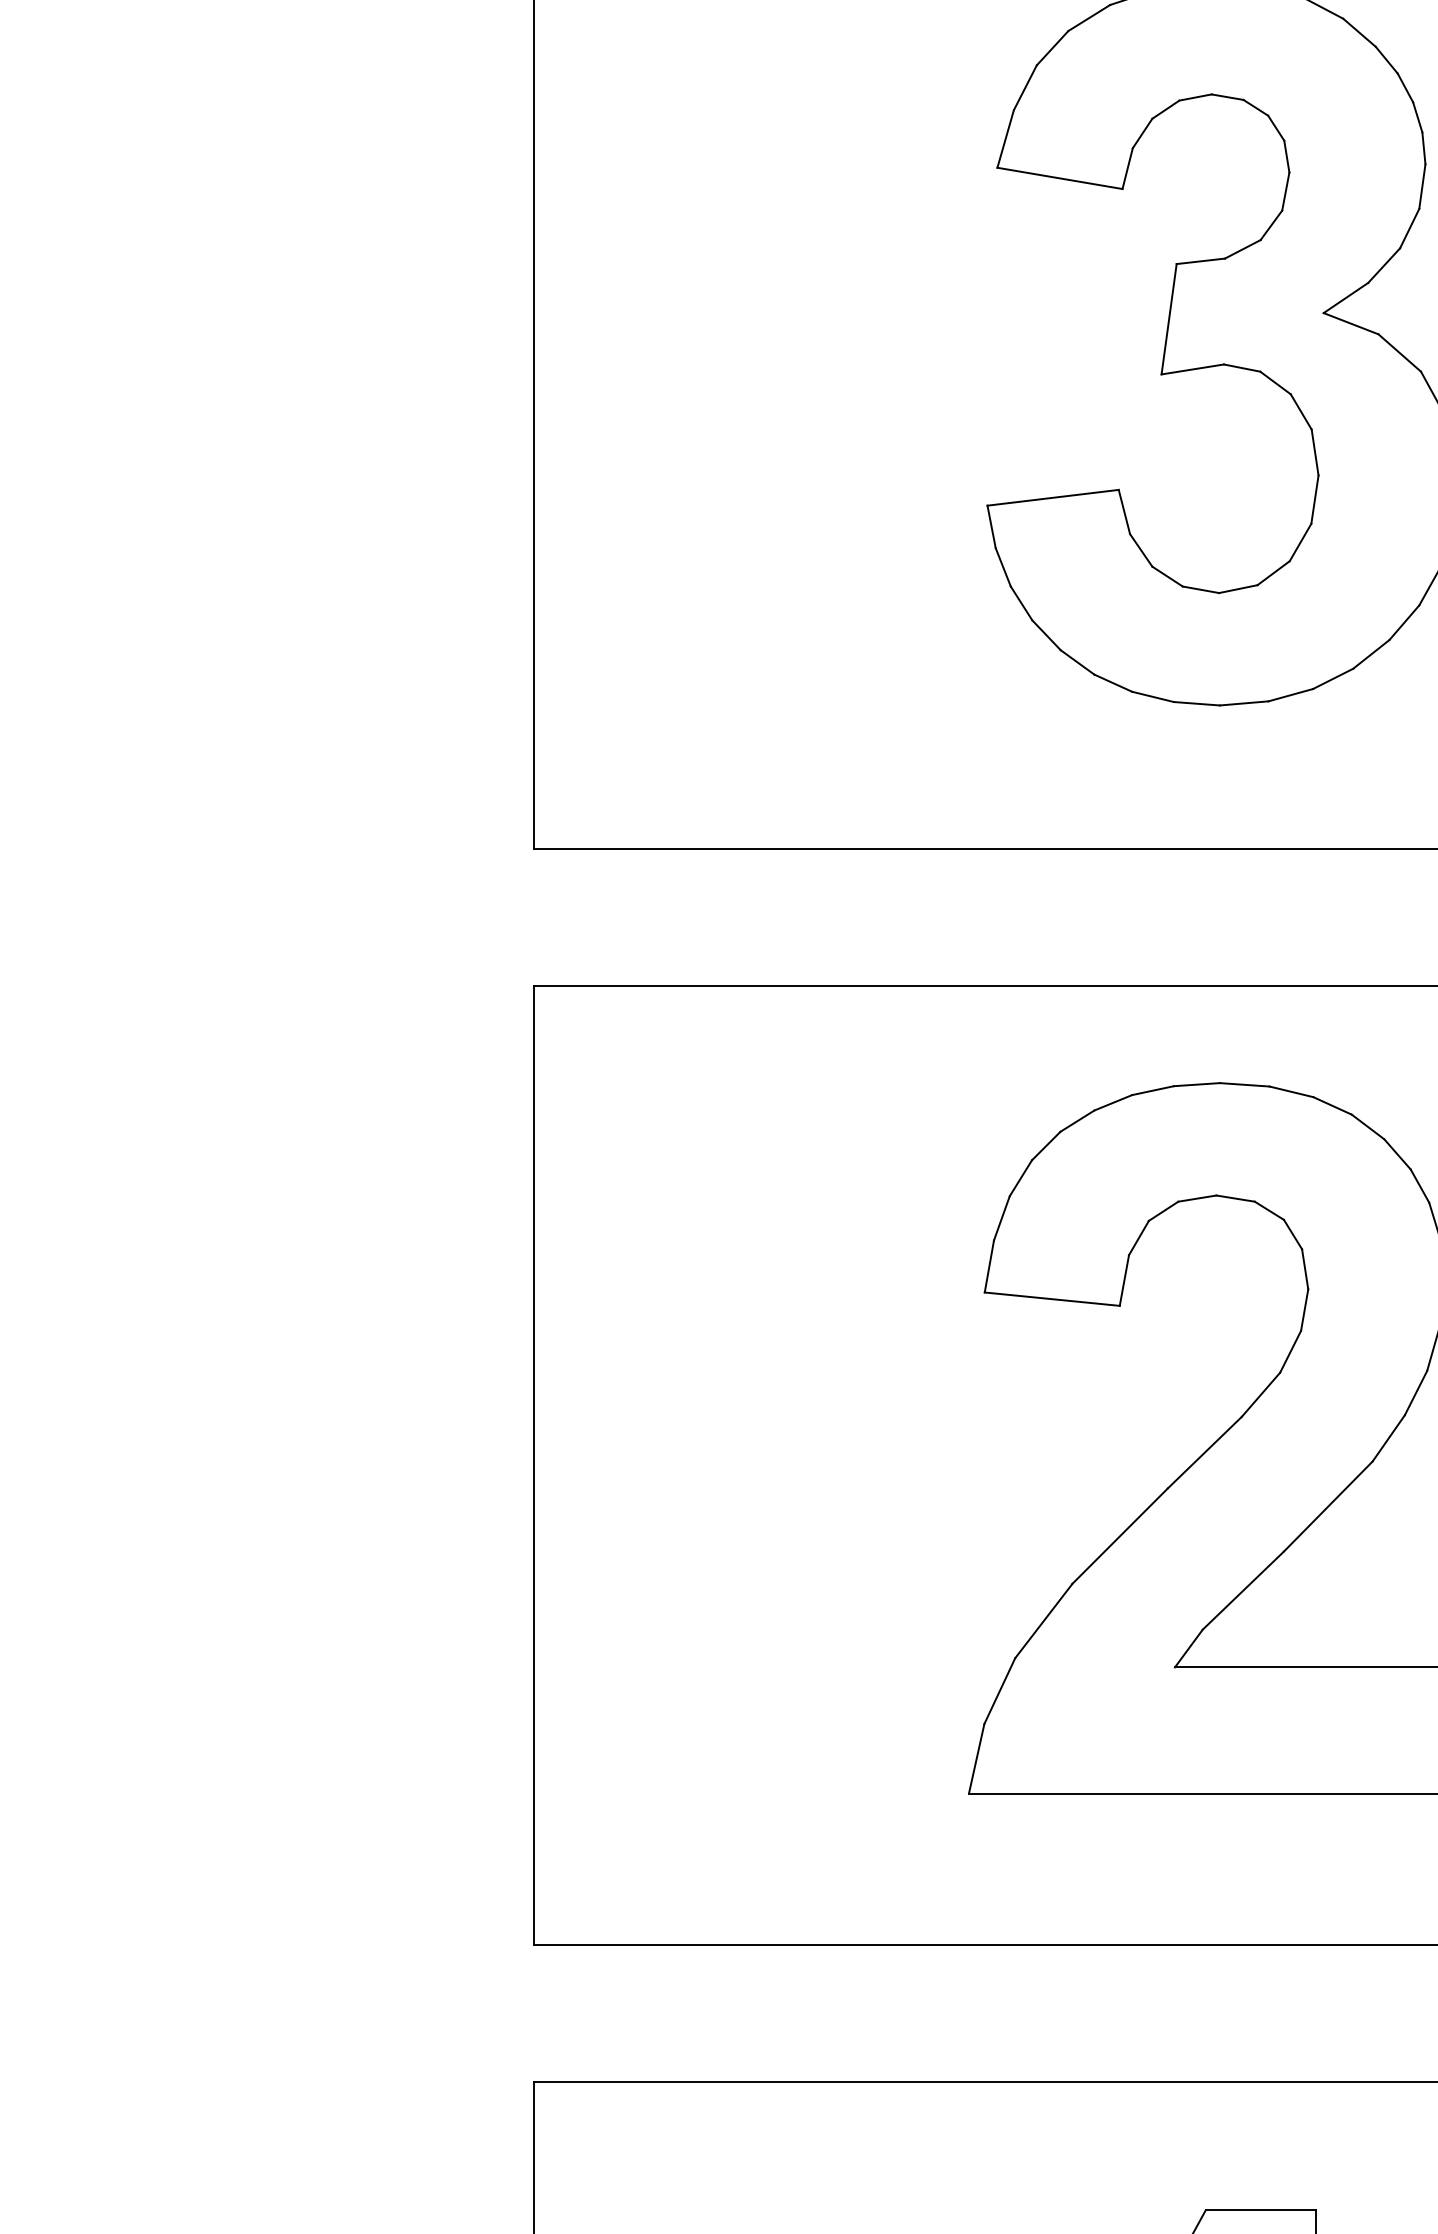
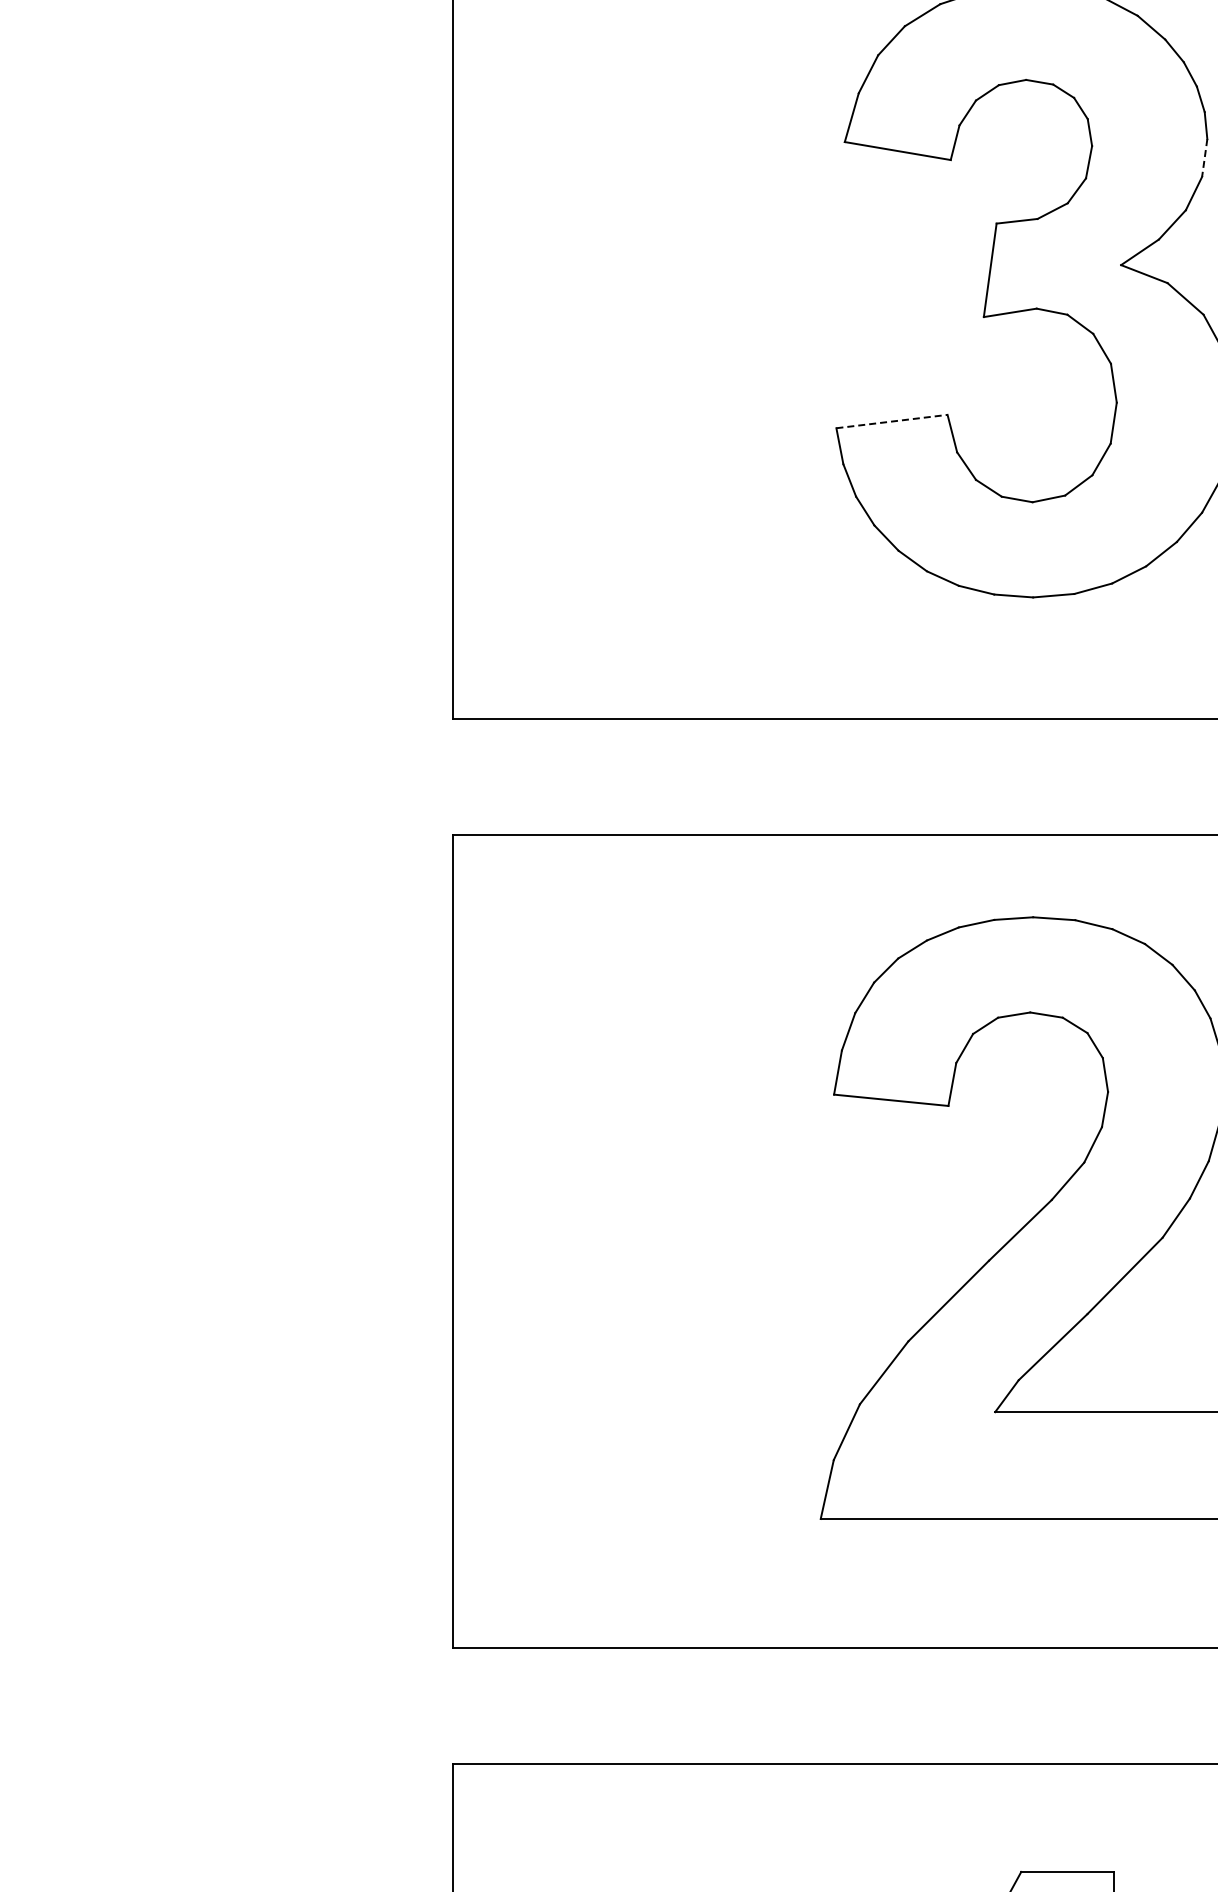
line: (1422, 187) -> (1204, 158), solid -> dashed
line: (1052, 497) -> (891, 421), solid -> dashed

